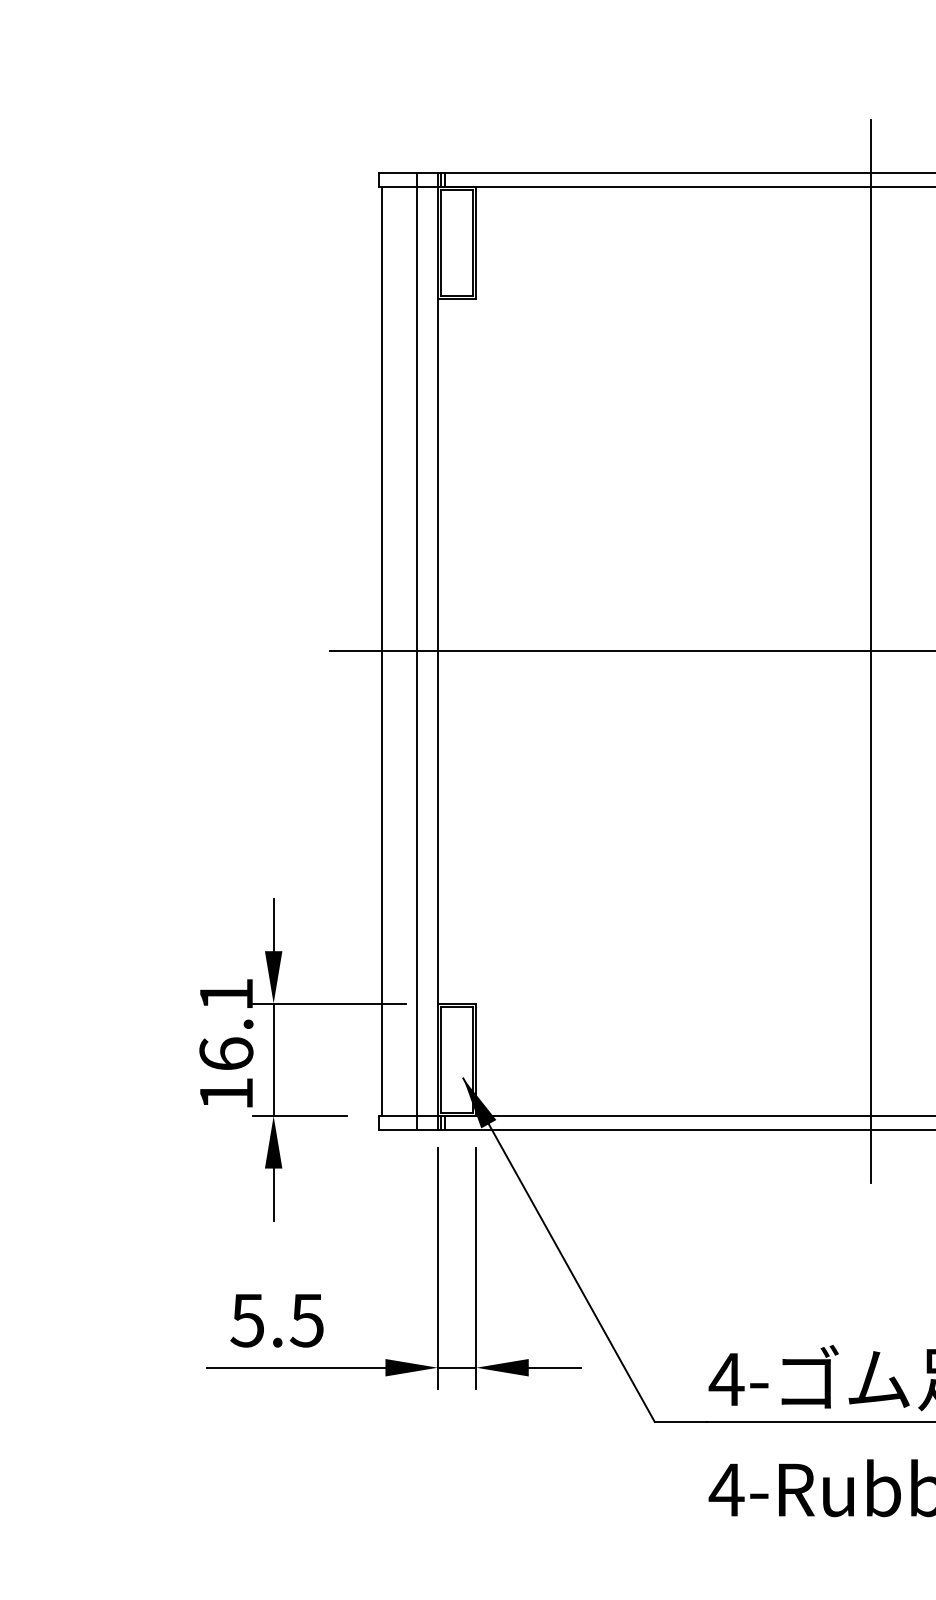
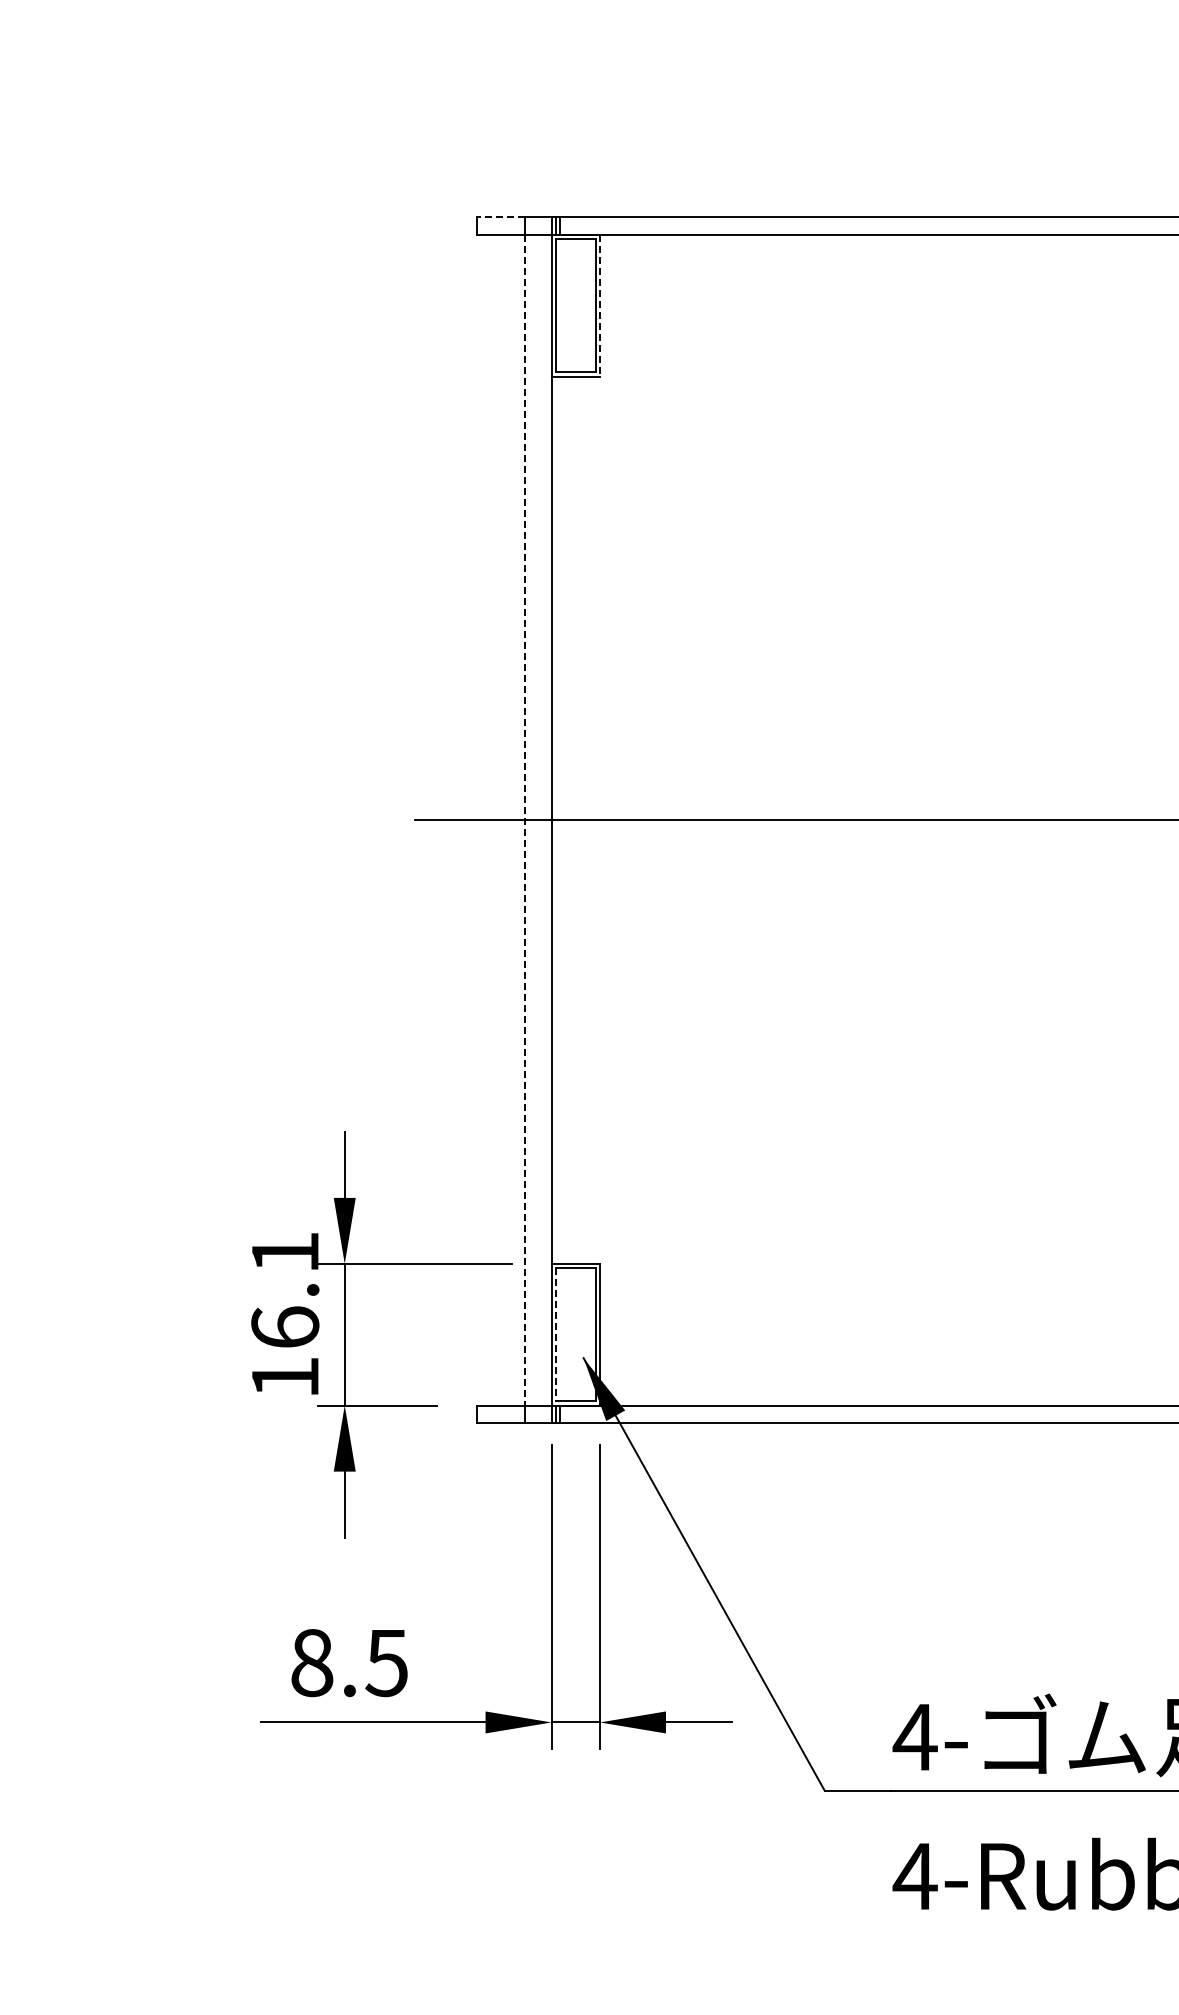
line: (397, 172) -> (500, 217), solid -> dashed
line: (476, 242) -> (600, 305), solid -> dashed
line: (382, 651) -> (481, 820), removed
line: (417, 651) -> (525, 820), solid -> dashed
line: (871, 651) -> (1097, 820), removed
line: (441, 1060) -> (556, 1335), solid -> dashed
text: (247, 1320) -> (311, 1663), 5.5 -> 8.5

